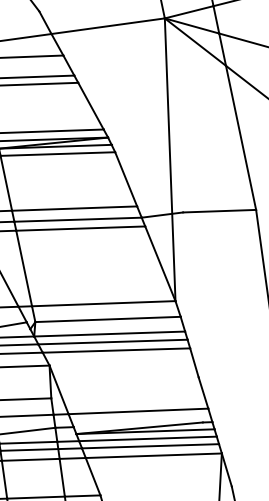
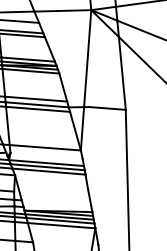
line: (107, 318) -> (46, 155), removed
line: (138, 410) -> (56, 202), removed

